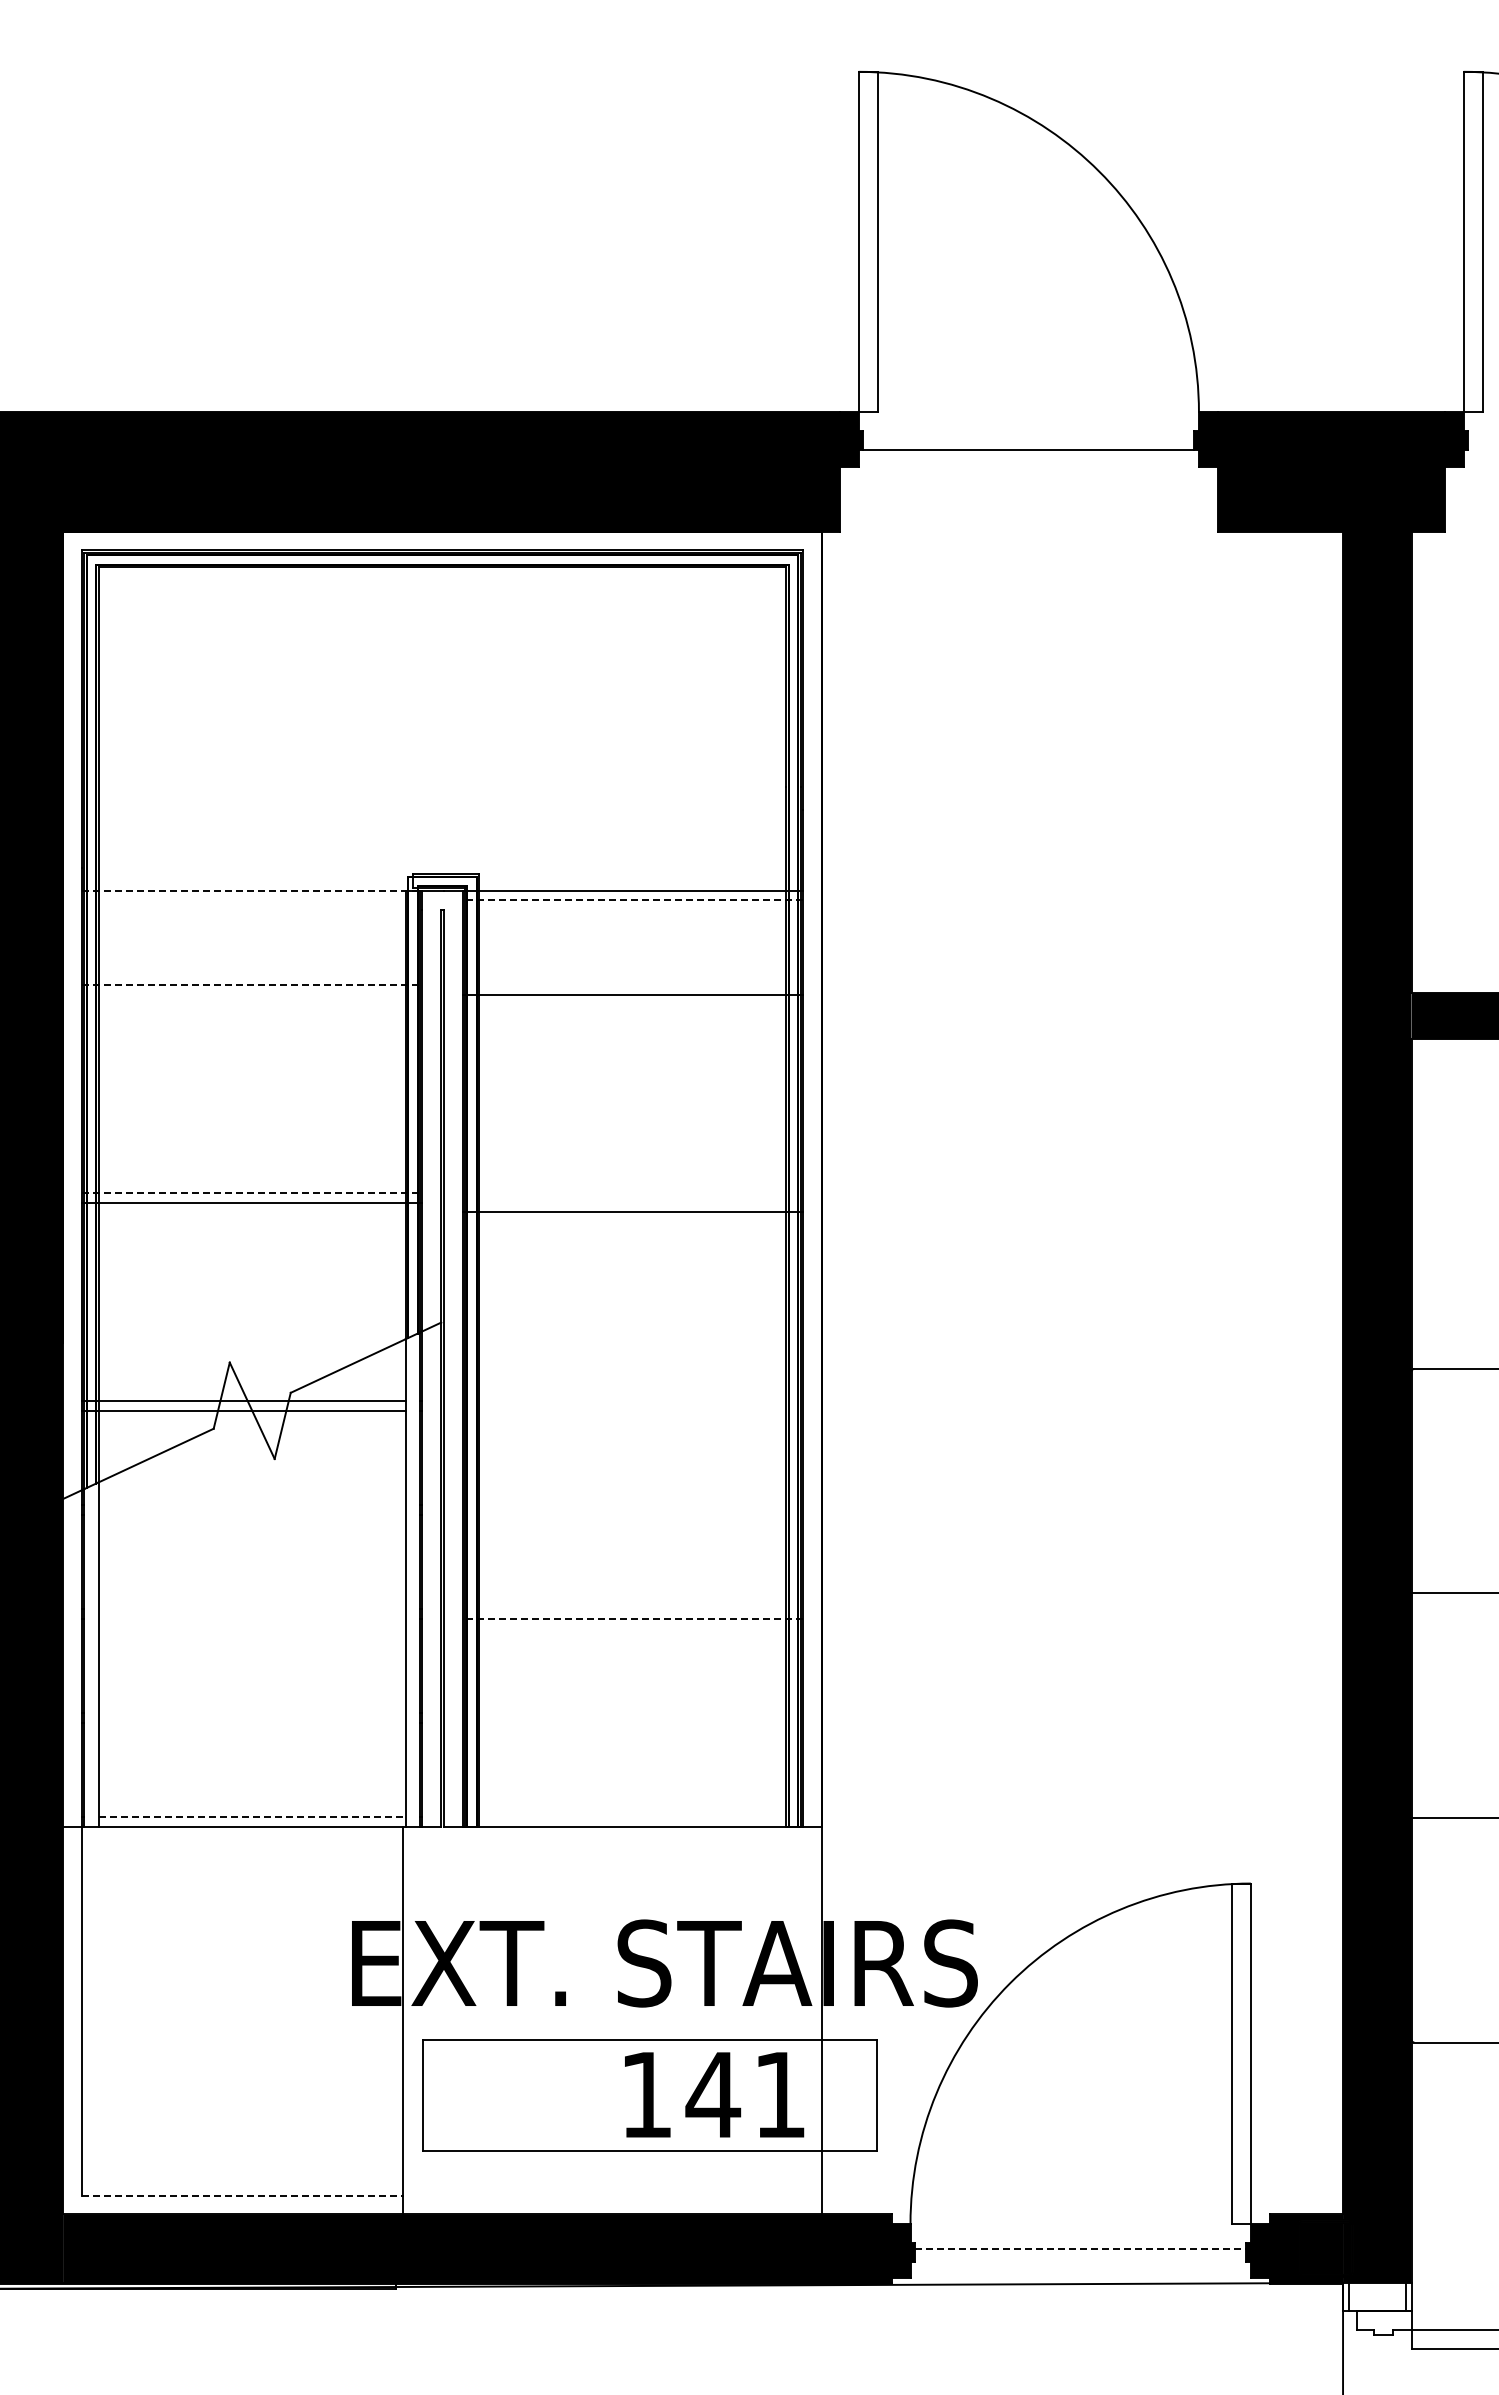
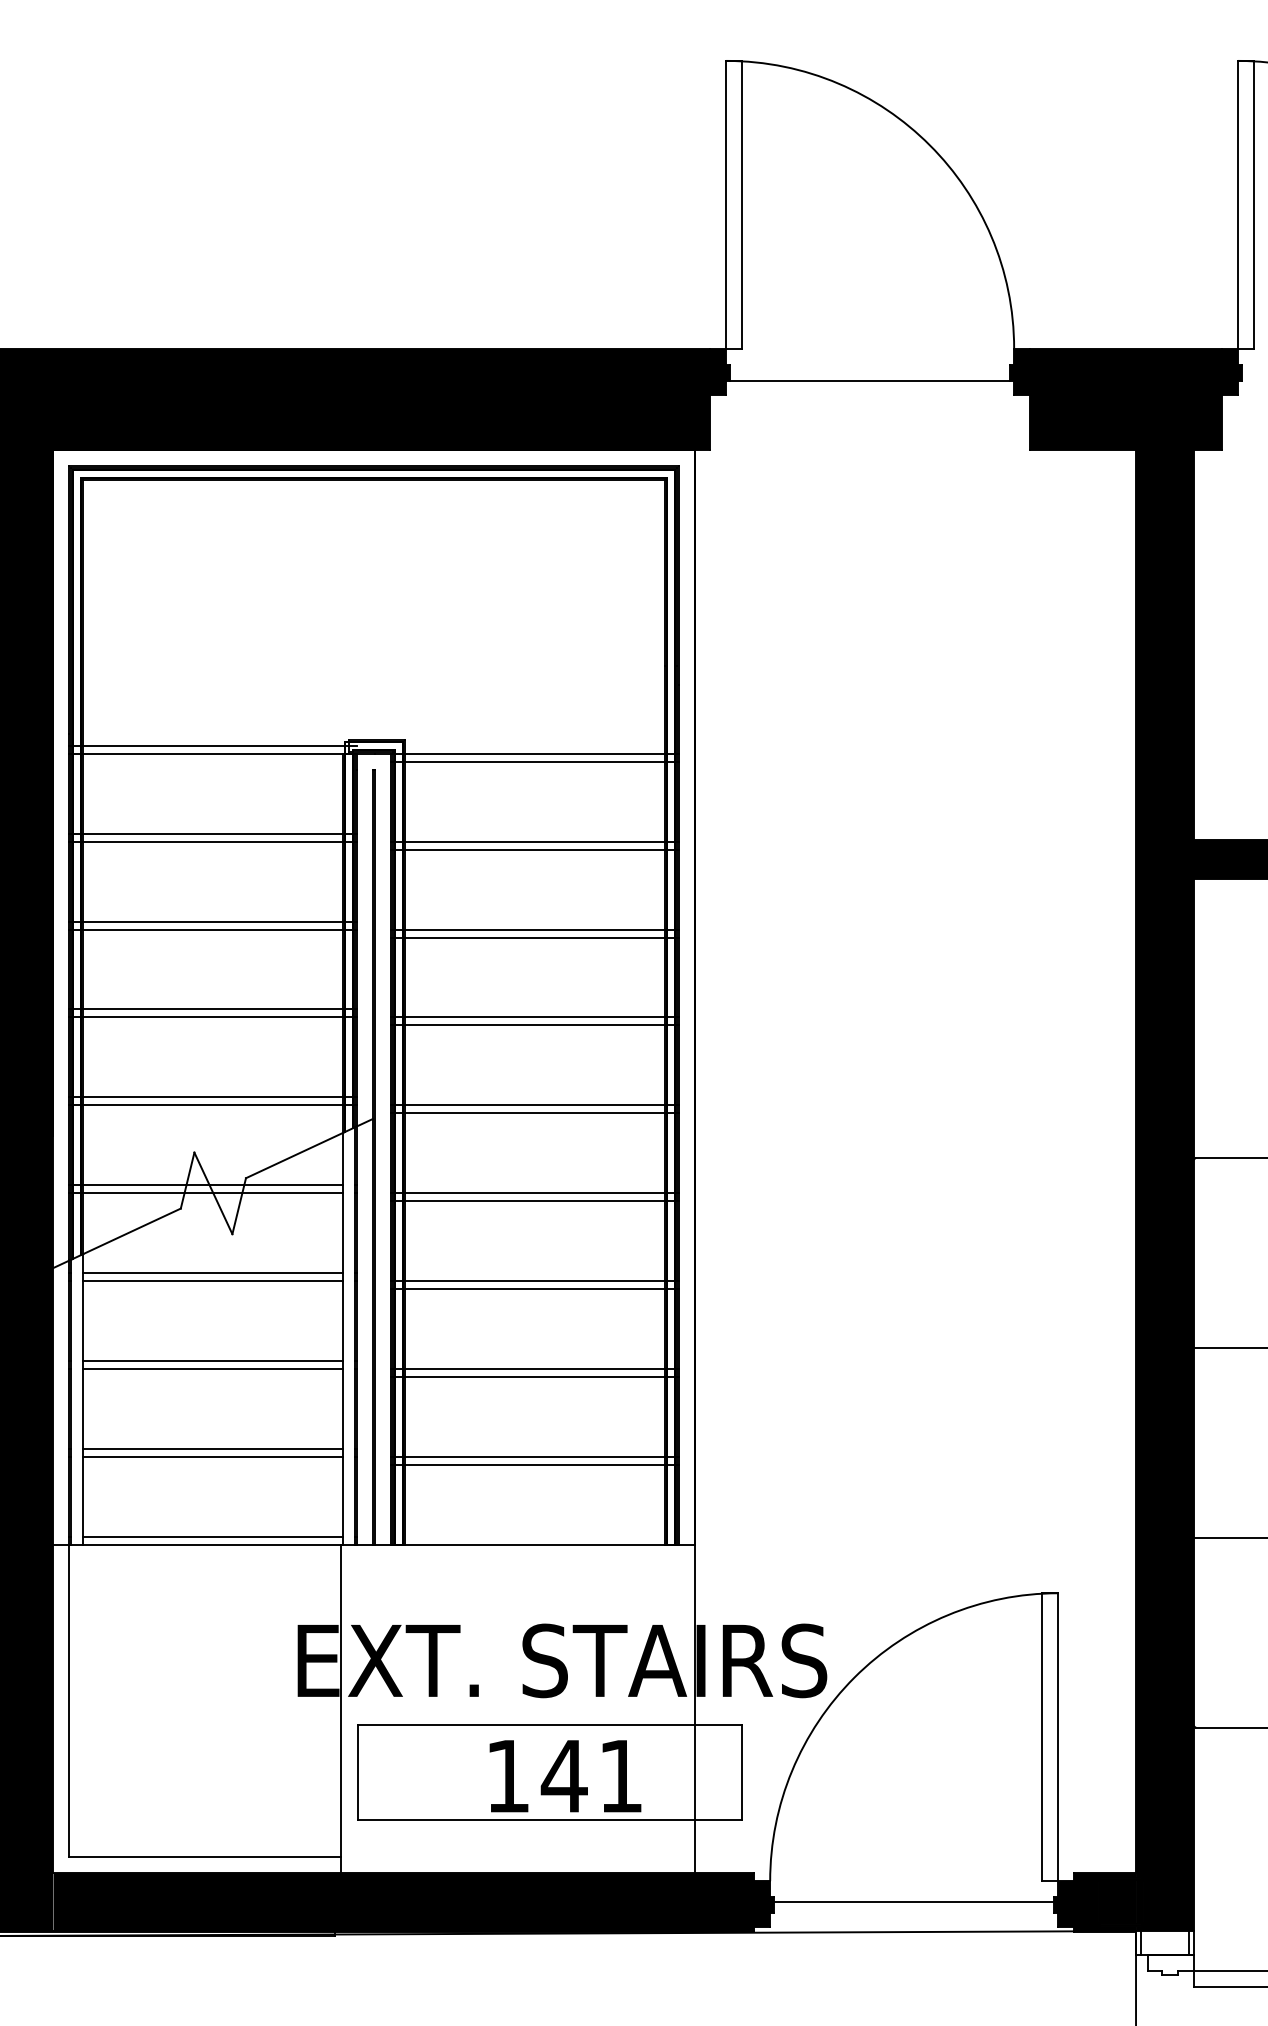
line: (252, 881) -> (213, 745), added
line: (252, 890) -> (213, 753), dashed -> solid
line: (632, 900) -> (535, 761), dashed -> solid
line: (252, 985) -> (213, 833), dashed -> solid
line: (252, 994) -> (213, 841), added
line: (632, 1004) -> (535, 849), added
line: (252, 1089) -> (213, 921), added
line: (252, 1098) -> (213, 929), added
line: (632, 1098) -> (535, 929), added
line: (632, 1108) -> (535, 937), added
line: (252, 1193) -> (213, 1009), dashed -> solid
line: (632, 1202) -> (535, 1017), added
line: (252, 1297) -> (213, 1097), added
line: (252, 1306) -> (213, 1105), added
line: (632, 1306) -> (535, 1105), added
line: (632, 1316) -> (535, 1113), added
line: (632, 1410) -> (535, 1193), added
line: (632, 1420) -> (535, 1201), added
line: (251, 1505) -> (212, 1273), added
line: (251, 1514) -> (212, 1281), added
line: (632, 1514) -> (535, 1281), added
line: (632, 1524) -> (535, 1289), added
line: (251, 1609) -> (212, 1361), added
line: (251, 1618) -> (212, 1369), added
line: (632, 1618) -> (535, 1369), dashed -> solid
line: (632, 1628) -> (535, 1377), added
line: (251, 1713) -> (212, 1449), added
line: (251, 1722) -> (212, 1457), added
line: (632, 1722) -> (535, 1457), added
line: (632, 1732) -> (535, 1465), added
line: (252, 1817) -> (213, 1537), dashed -> solid
text: (714, 2094) -> (565, 1775), moved
line: (242, 2195) -> (205, 1857), dashed -> solid
line: (1081, 2248) -> (914, 1901), dashed -> solid

